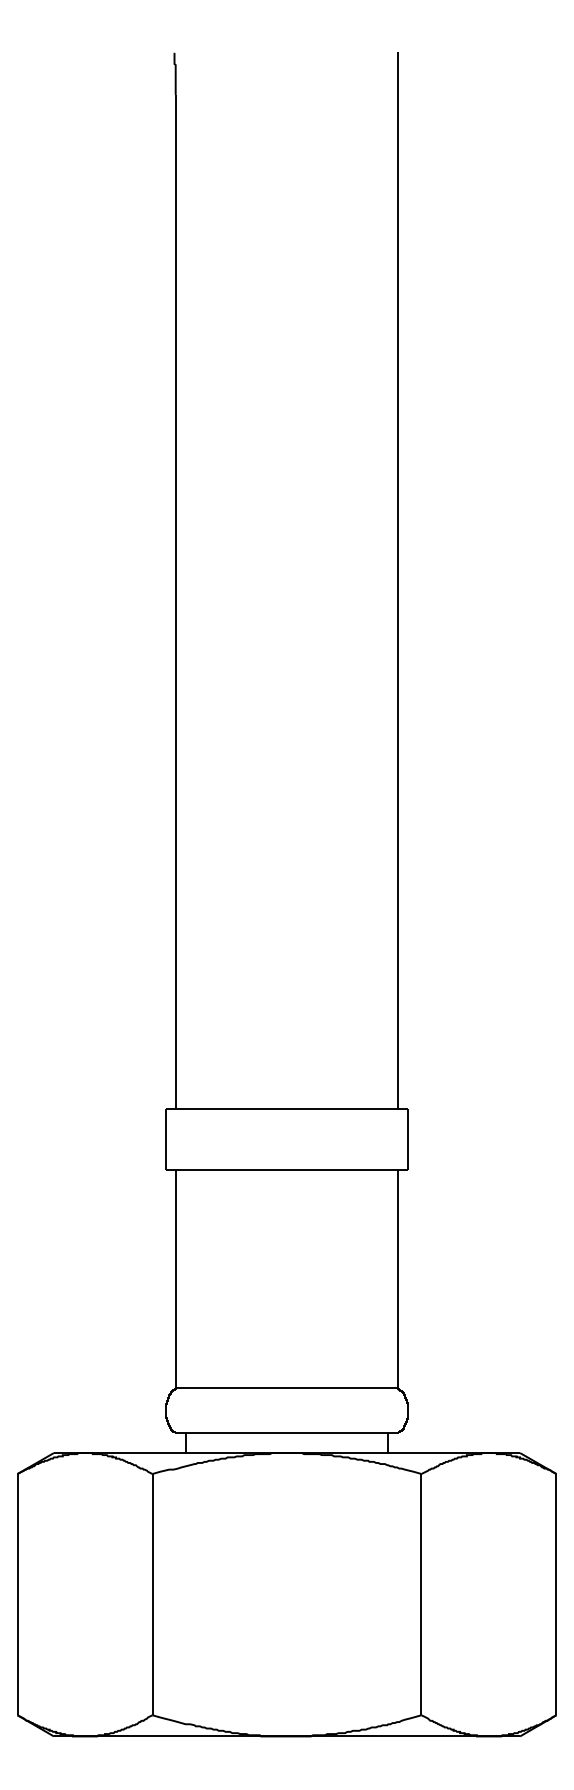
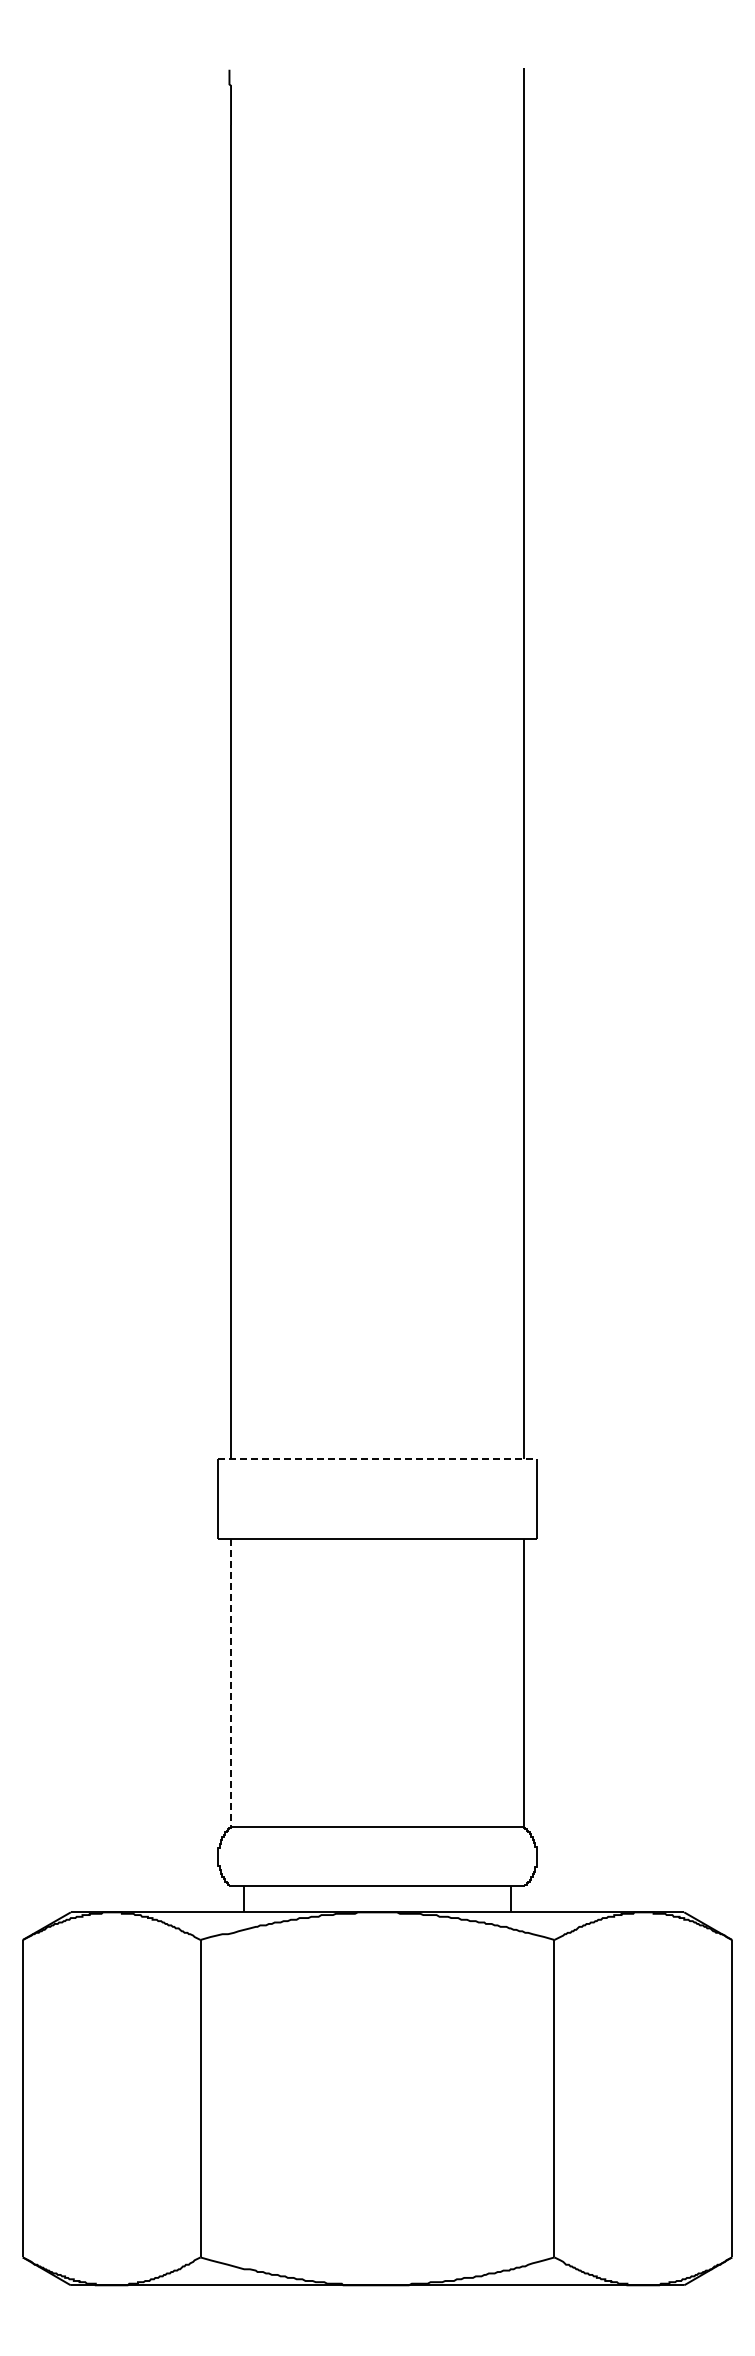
line: (287, 1108) -> (377, 1459), solid -> dashed
line: (176, 1278) -> (231, 1682), solid -> dashed

